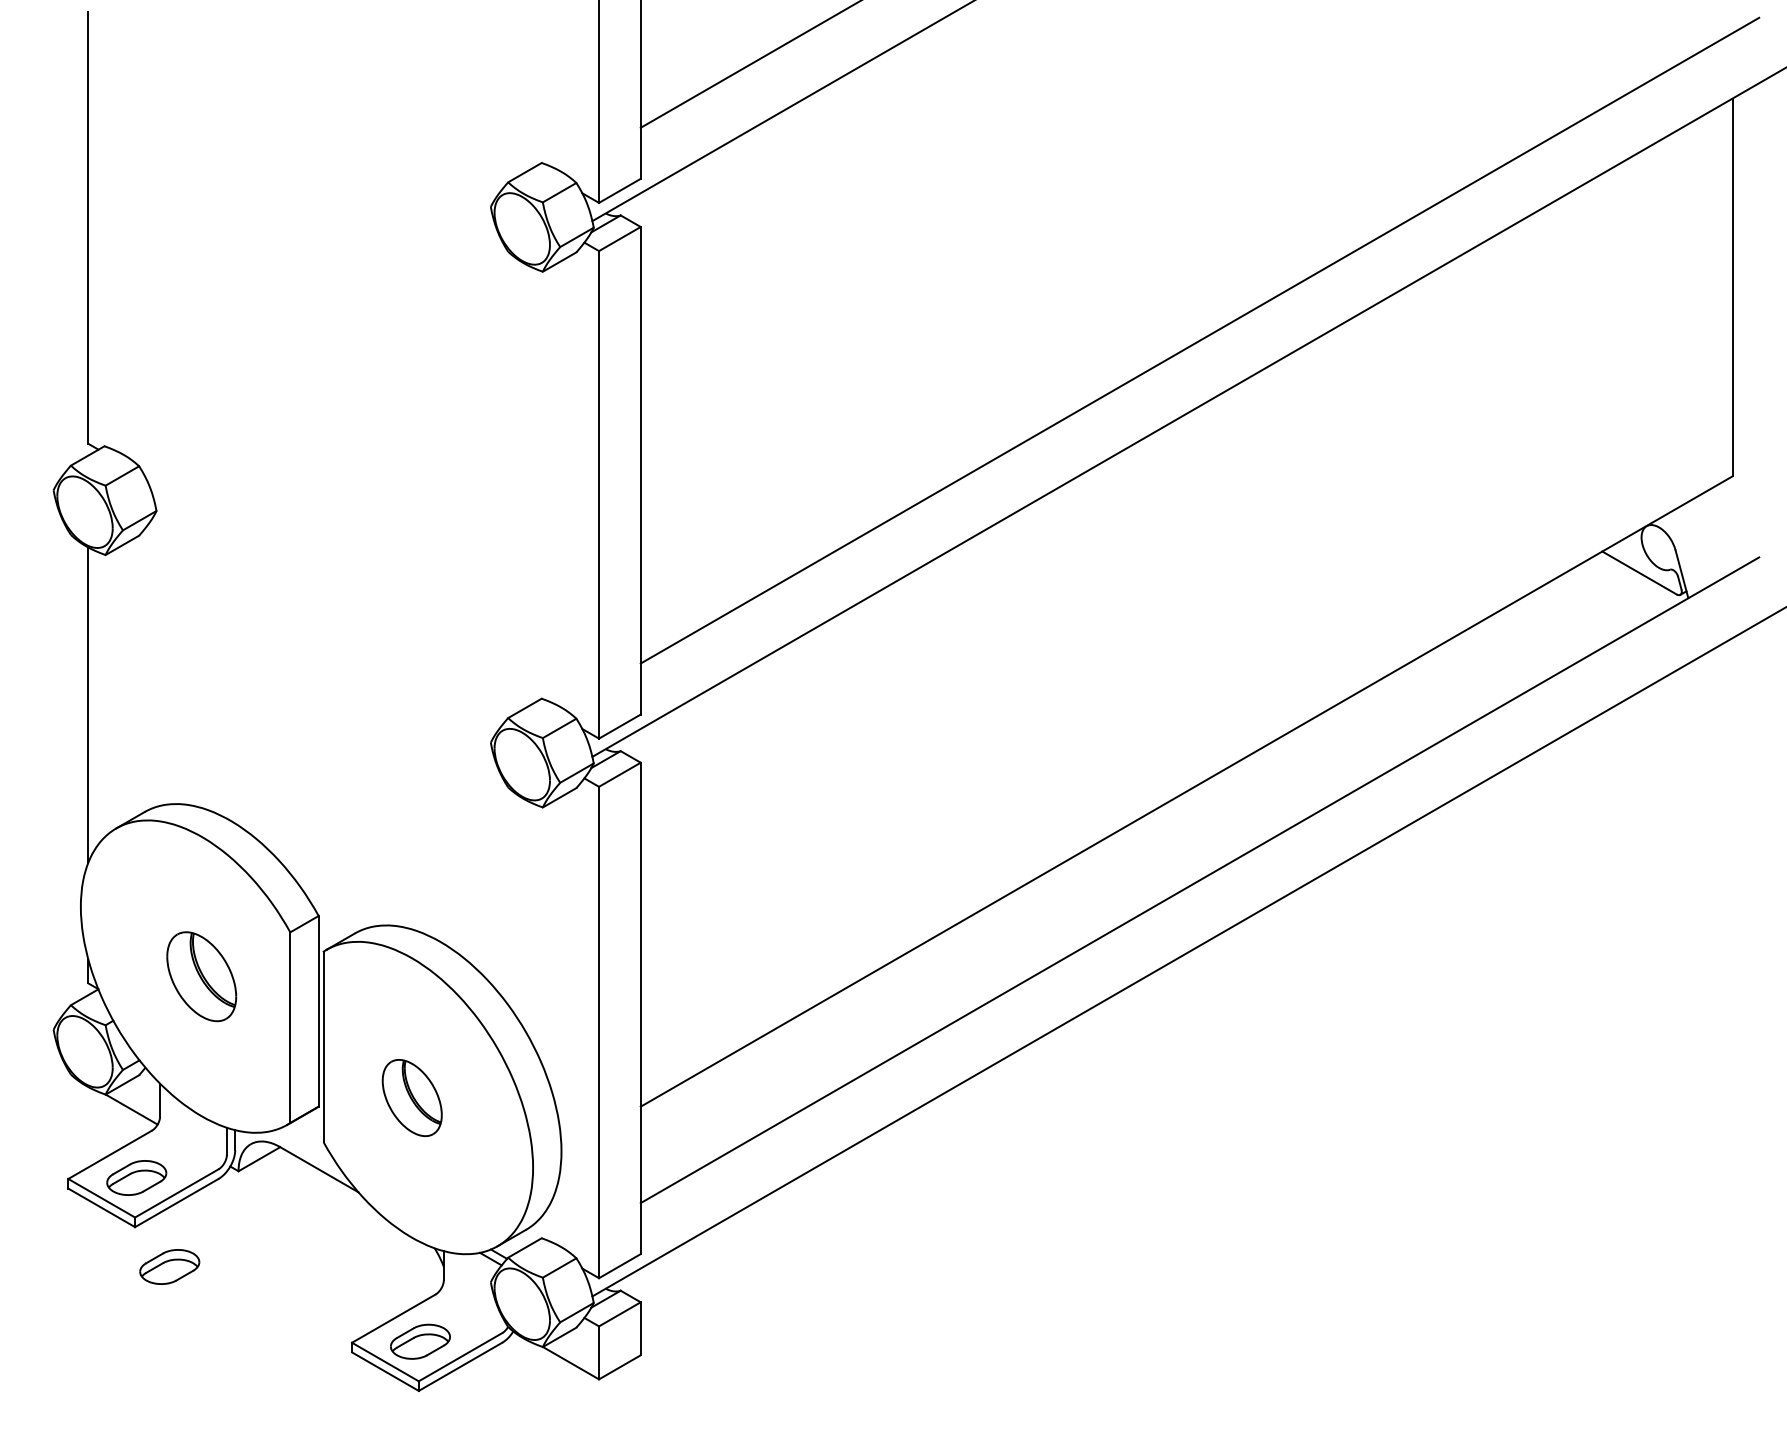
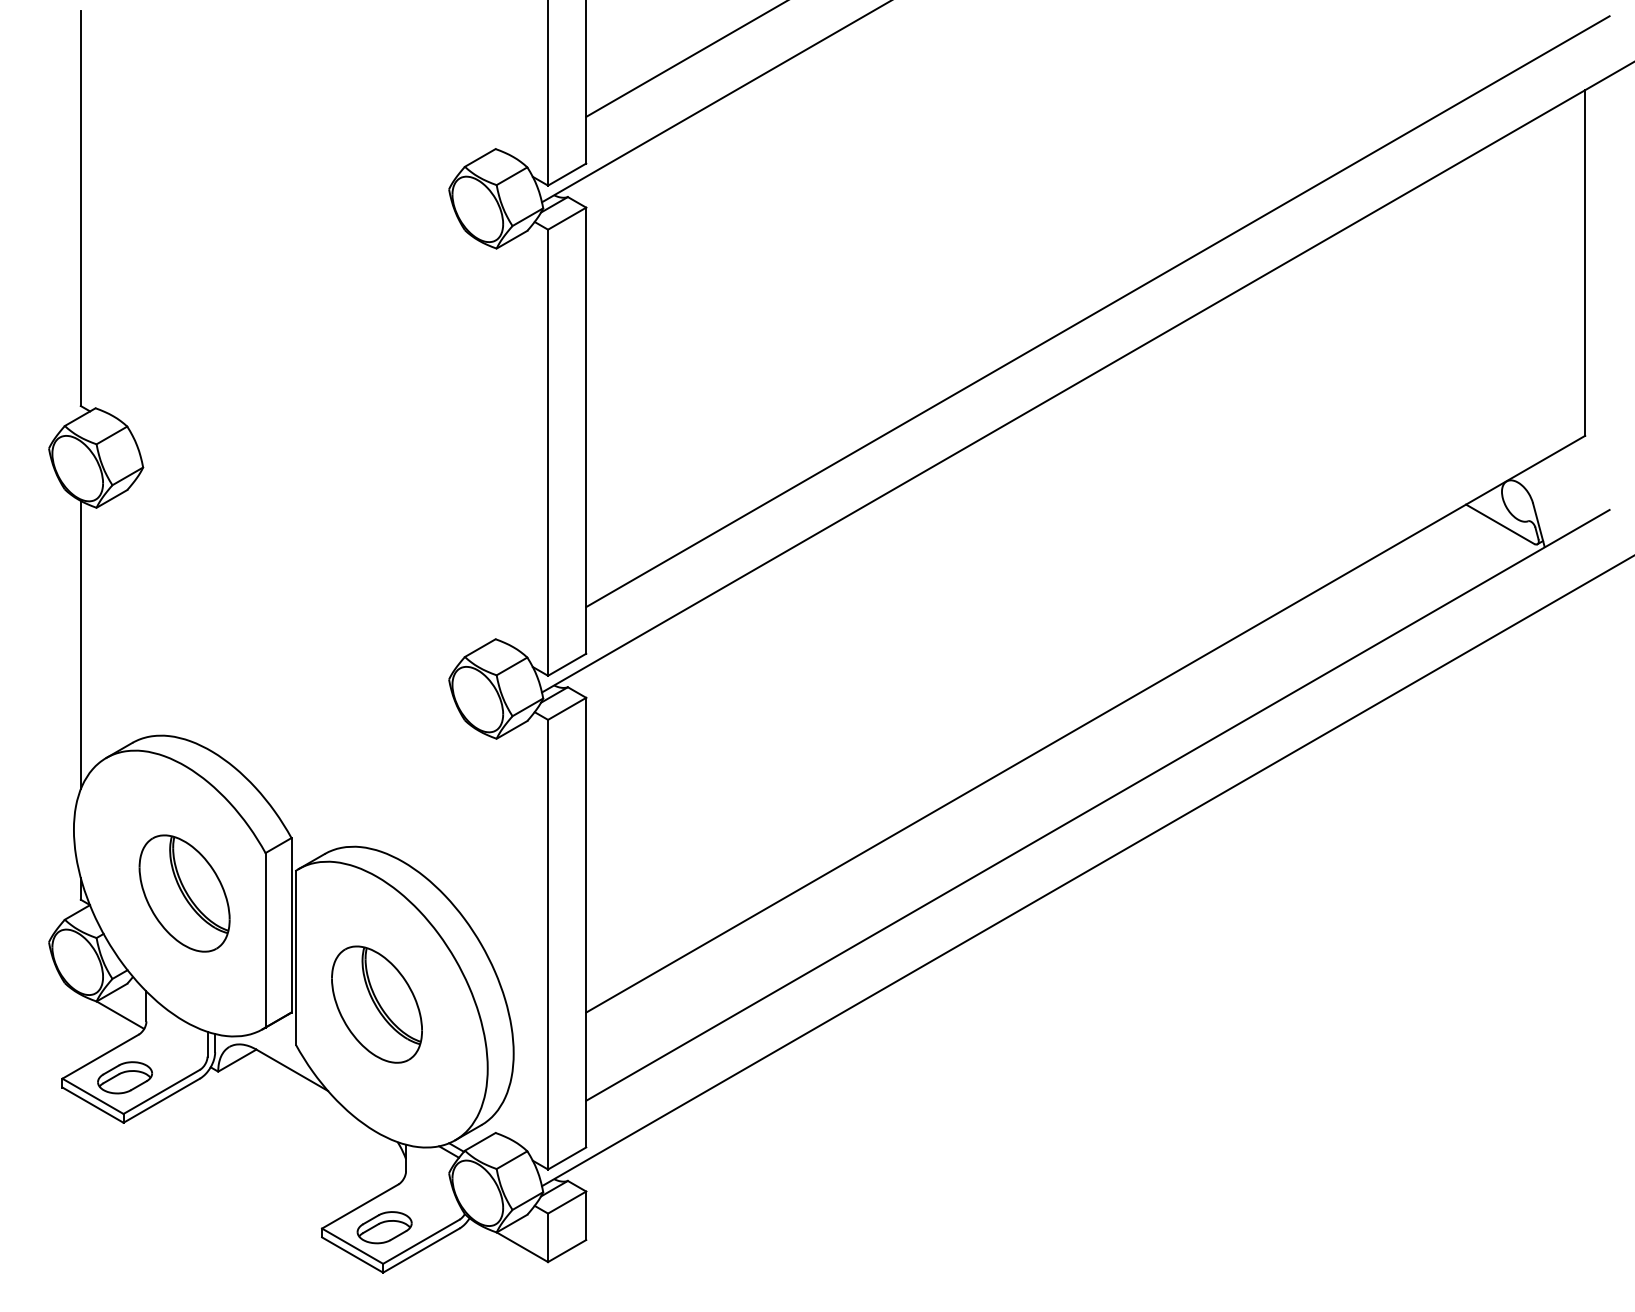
part: (201, 976) -> (184, 893), size x1.43
part: (412, 1097) -> (377, 1004), size x1.67
part: (169, 1266) -> (155, 1158), removed

